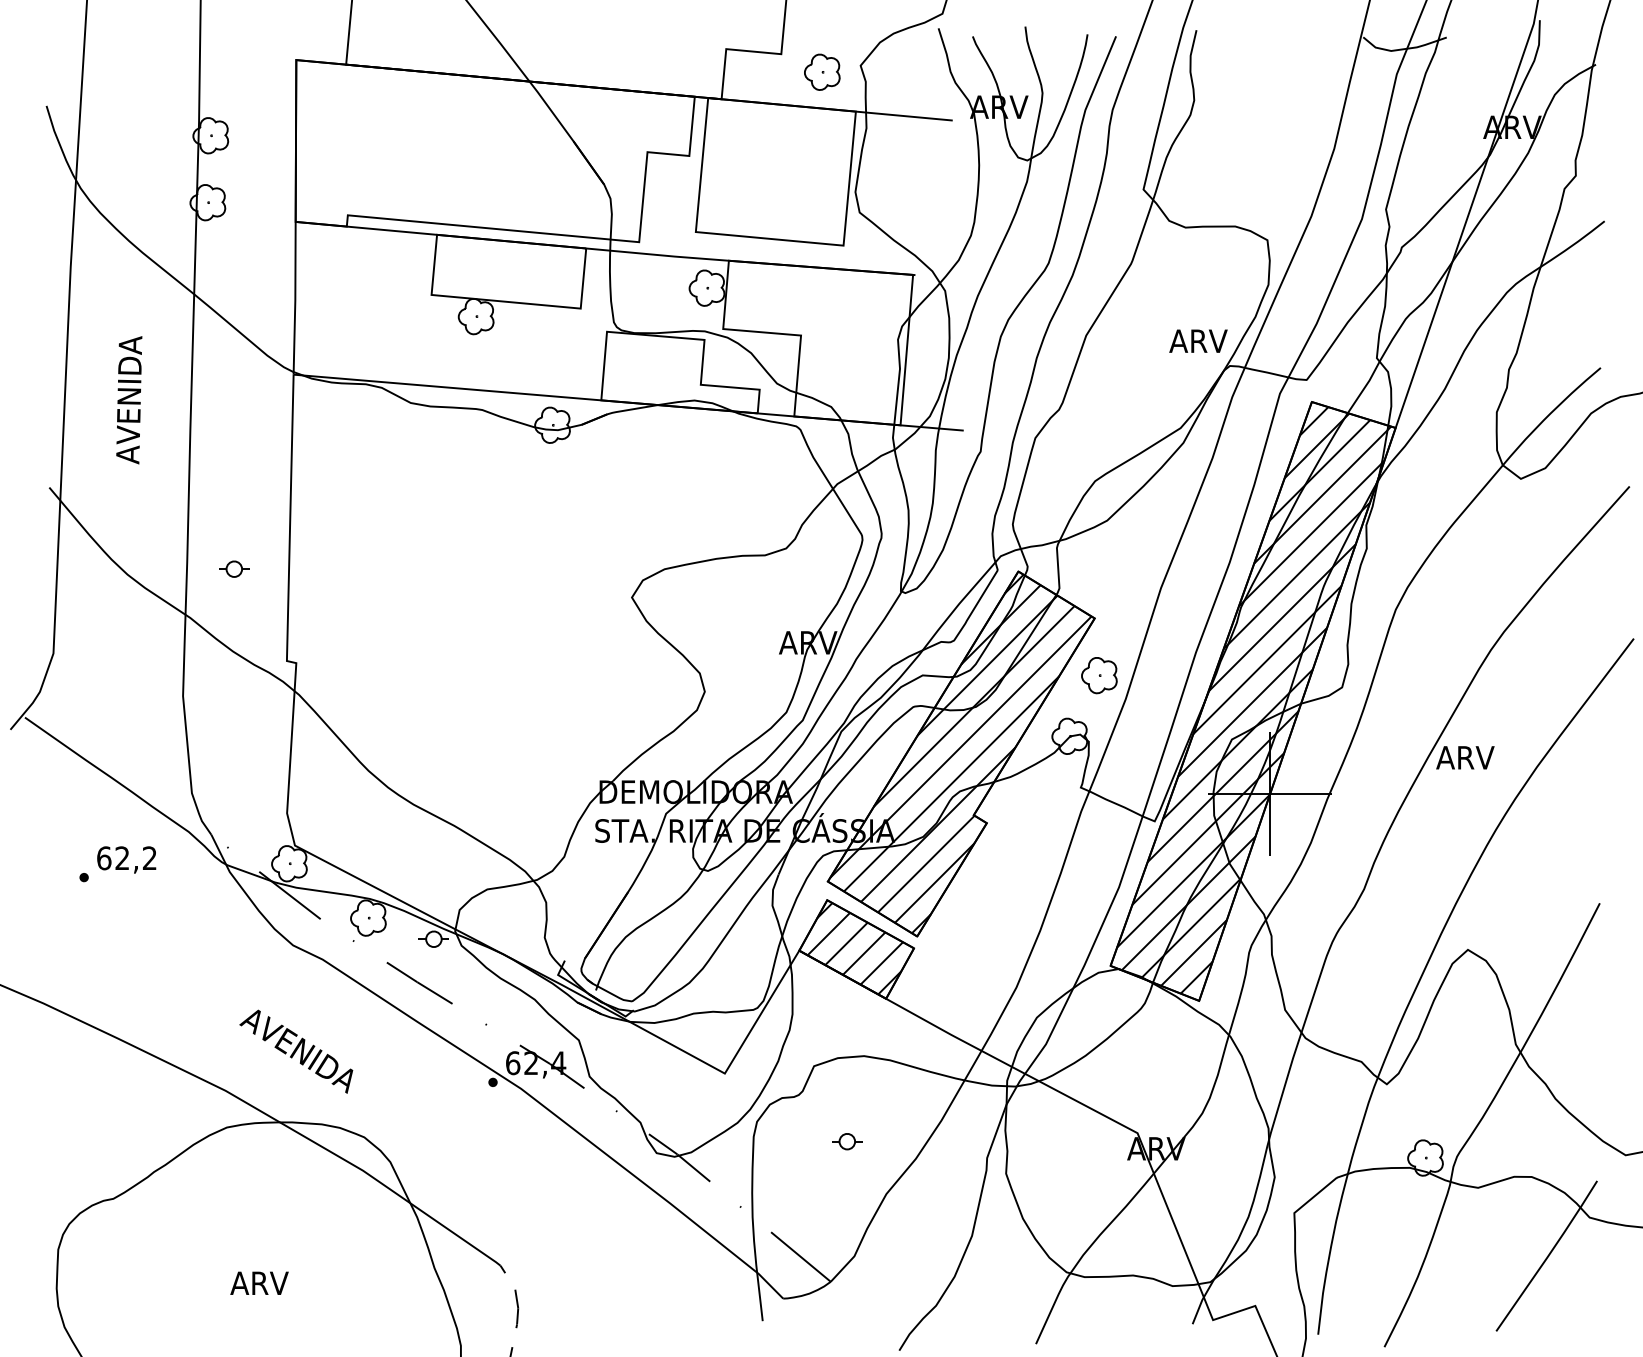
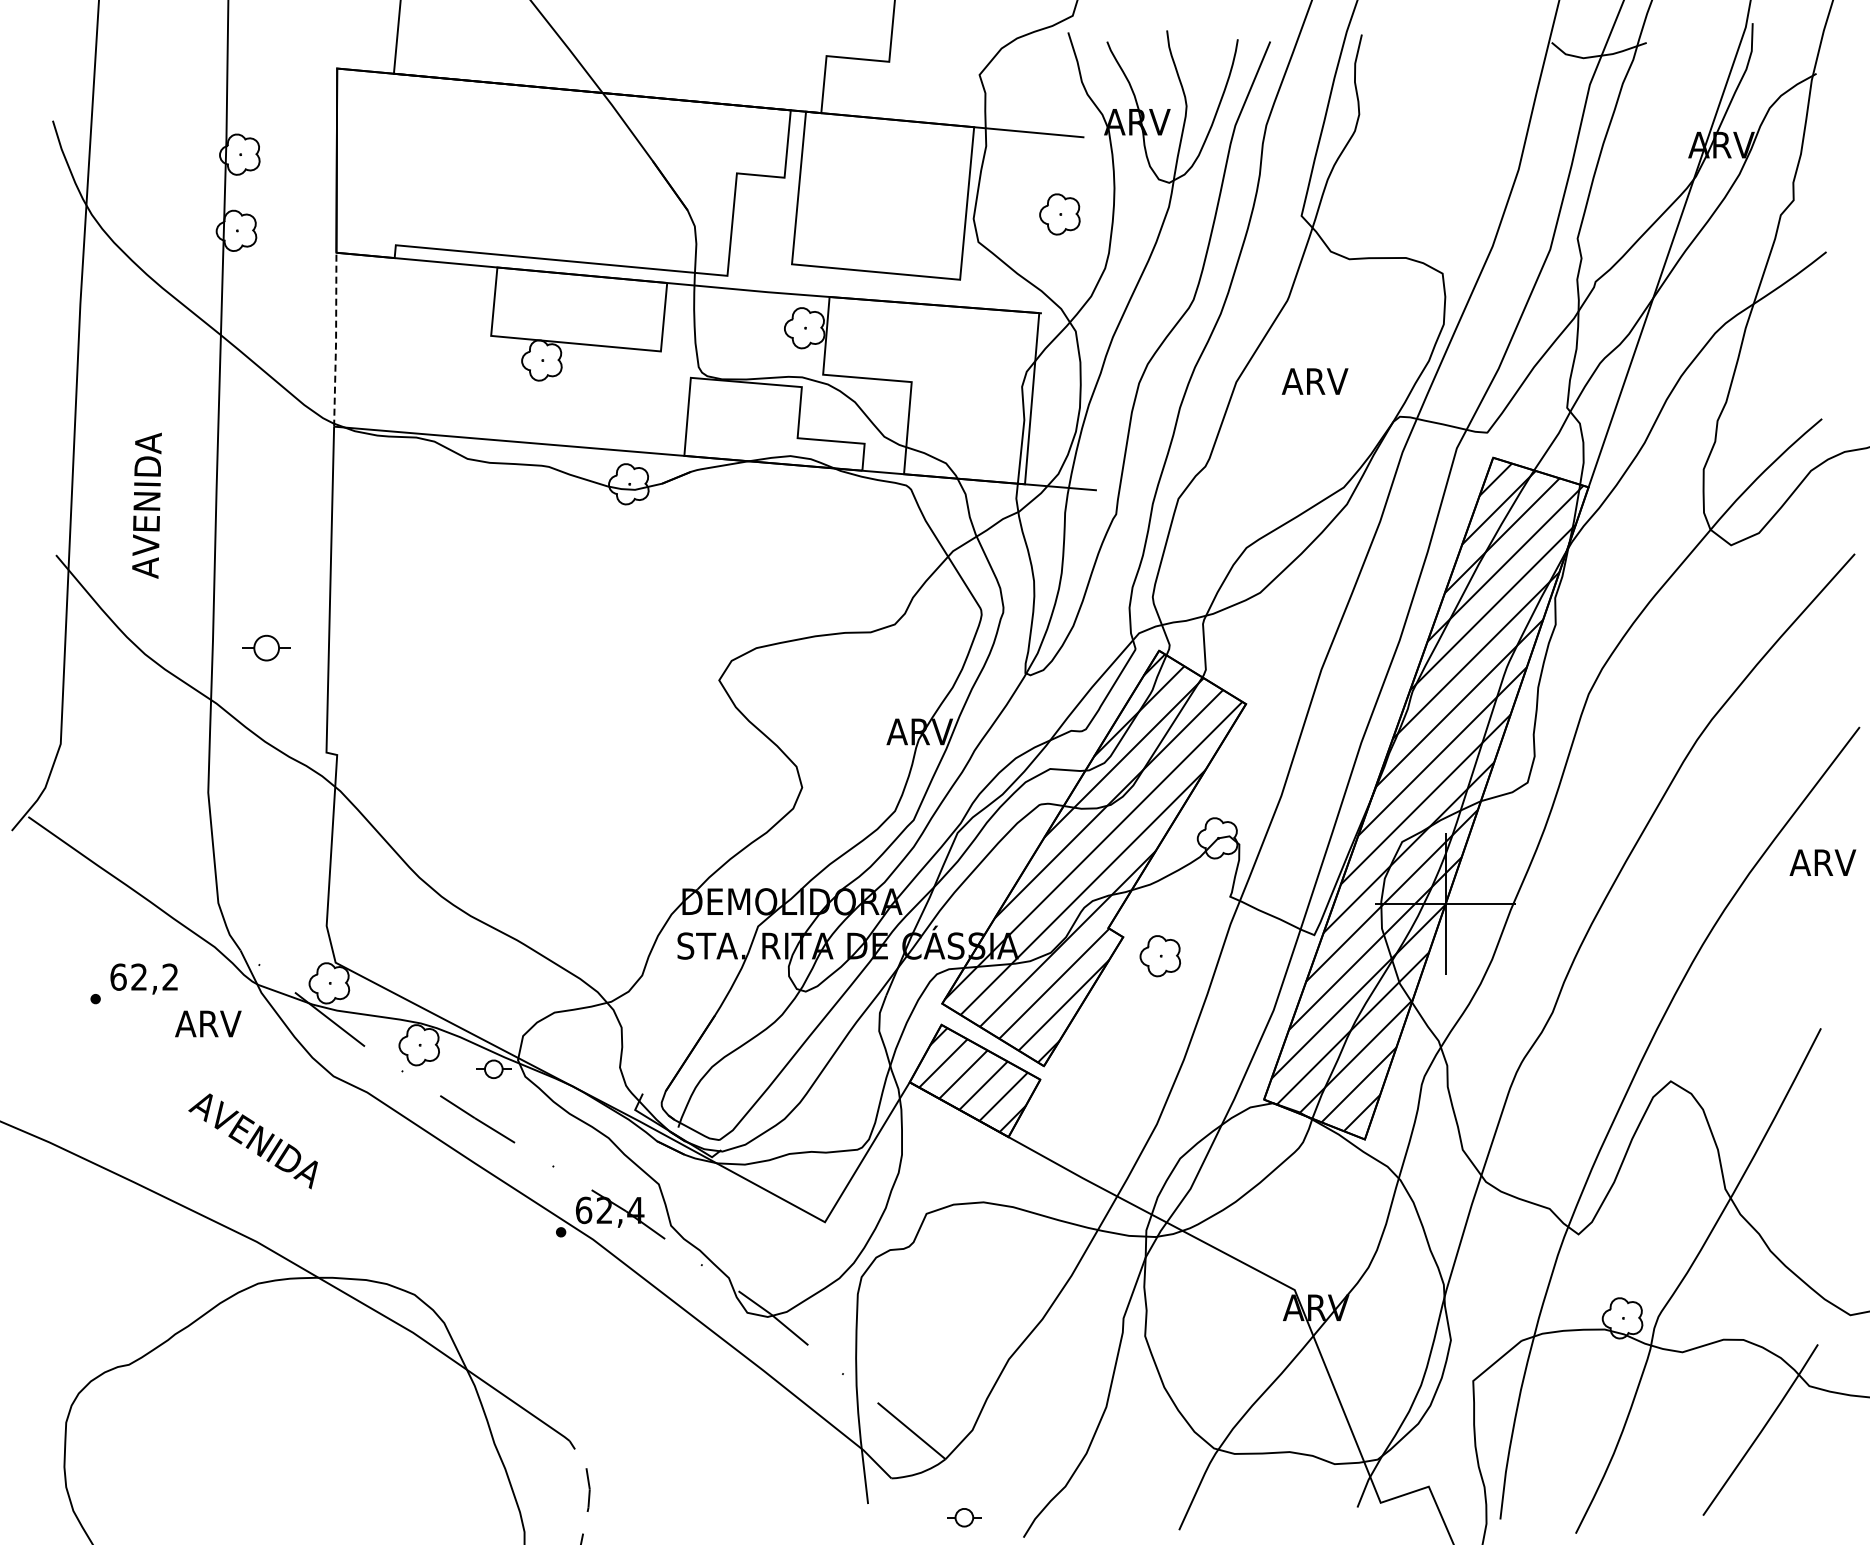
part: (821, 72) -> (1059, 214), moved
line: (295, 298) -> (336, 340), solid -> dashed
text: (1197, 341) -> (1314, 381), moved
text: (128, 400) -> (146, 505), moved
part: (234, 568) -> (266, 647), size x1.4
part: (1099, 675) -> (1160, 956), moved
text: (1465, 757) -> (1822, 862), moved
text: (295, 1051) -> (252, 1141), moved
part: (847, 1141) -> (964, 1517), moved
text: (259, 1282) -> (208, 1023), moved

